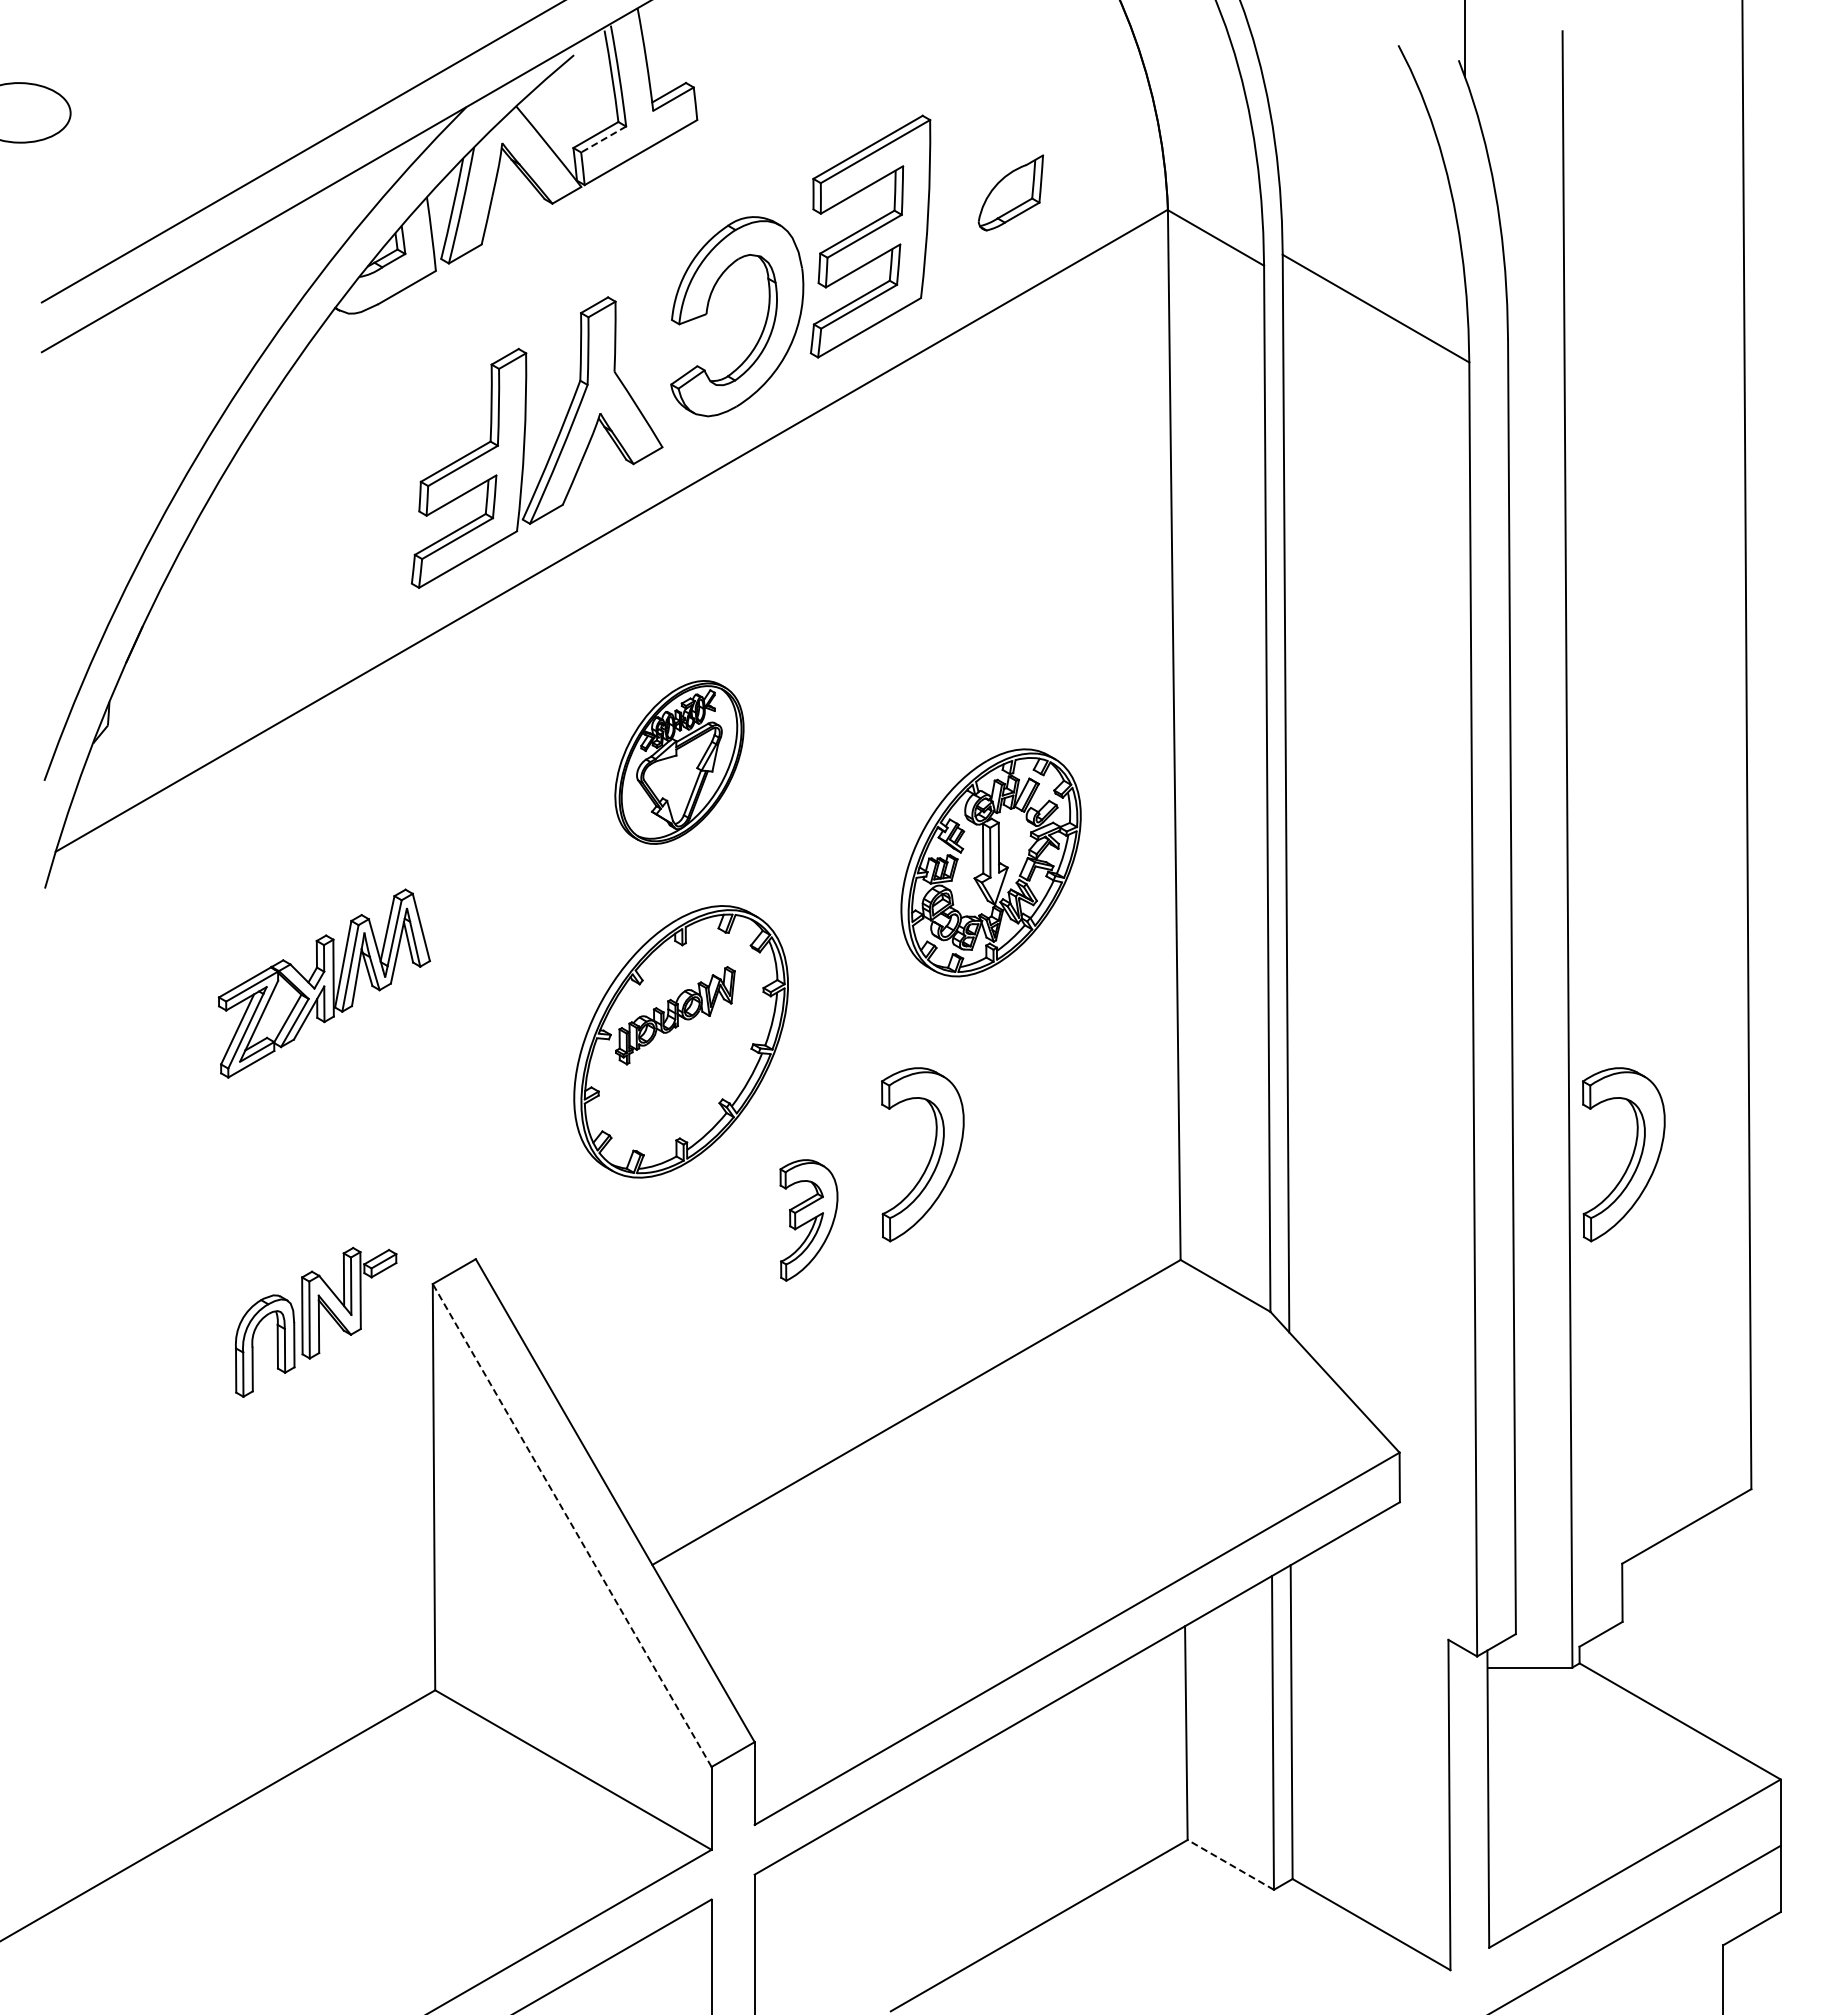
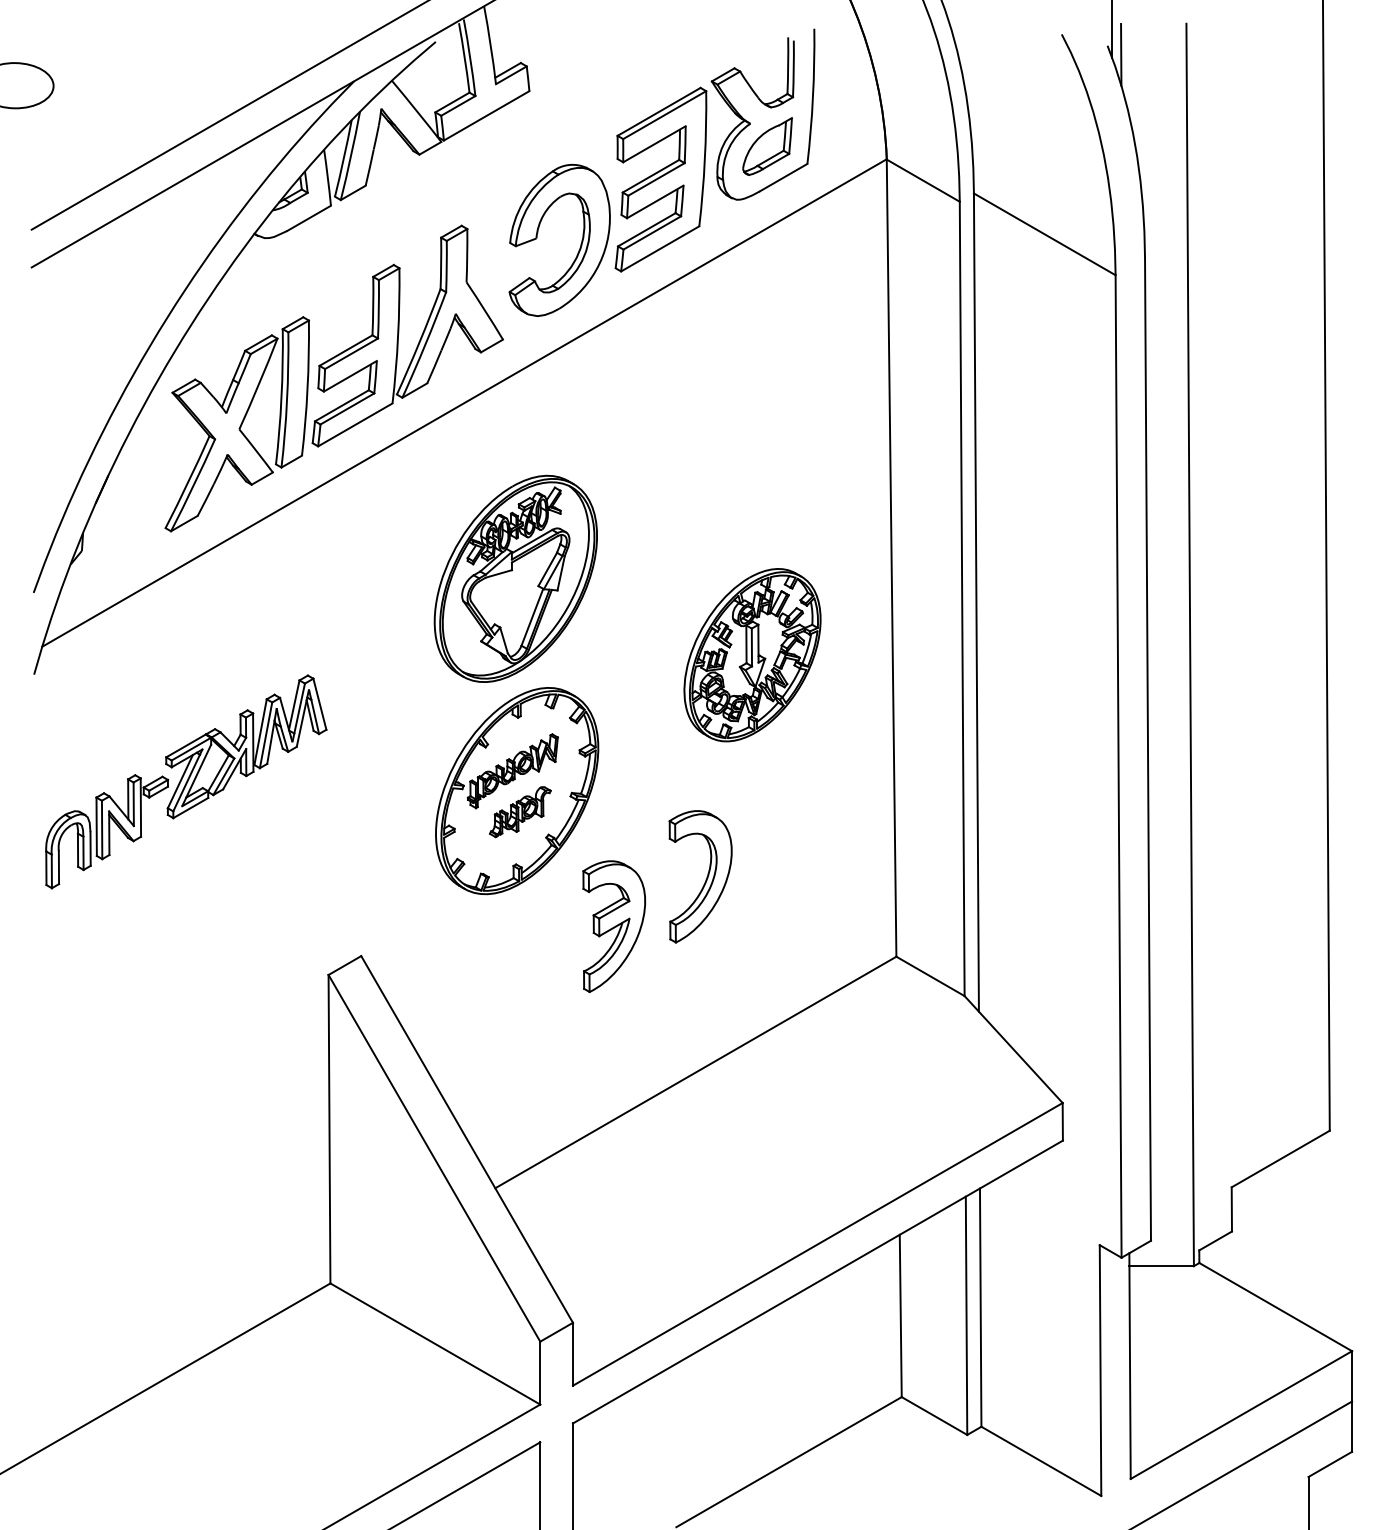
line: (1476, 72) -> (1121, 55), added
line: (603, 139) -> (458, 105), dashed -> solid
part: (1010, 140) -> (767, 106), added
part: (312, 558) -> (237, 424), added
part: (679, 762) -> (515, 578), size x1.67
part: (685, 1069) -> (520, 812), added
part: (1630, 1158) -> (1238, 879), removed
part: (808, 1220) -> (613, 926), size x1.43
part: (316, 1321) -> (107, 831), moved
line: (572, 1525) -> (434, 1158), dashed -> solid
line: (1230, 1864) -> (934, 1415), dashed -> solid

